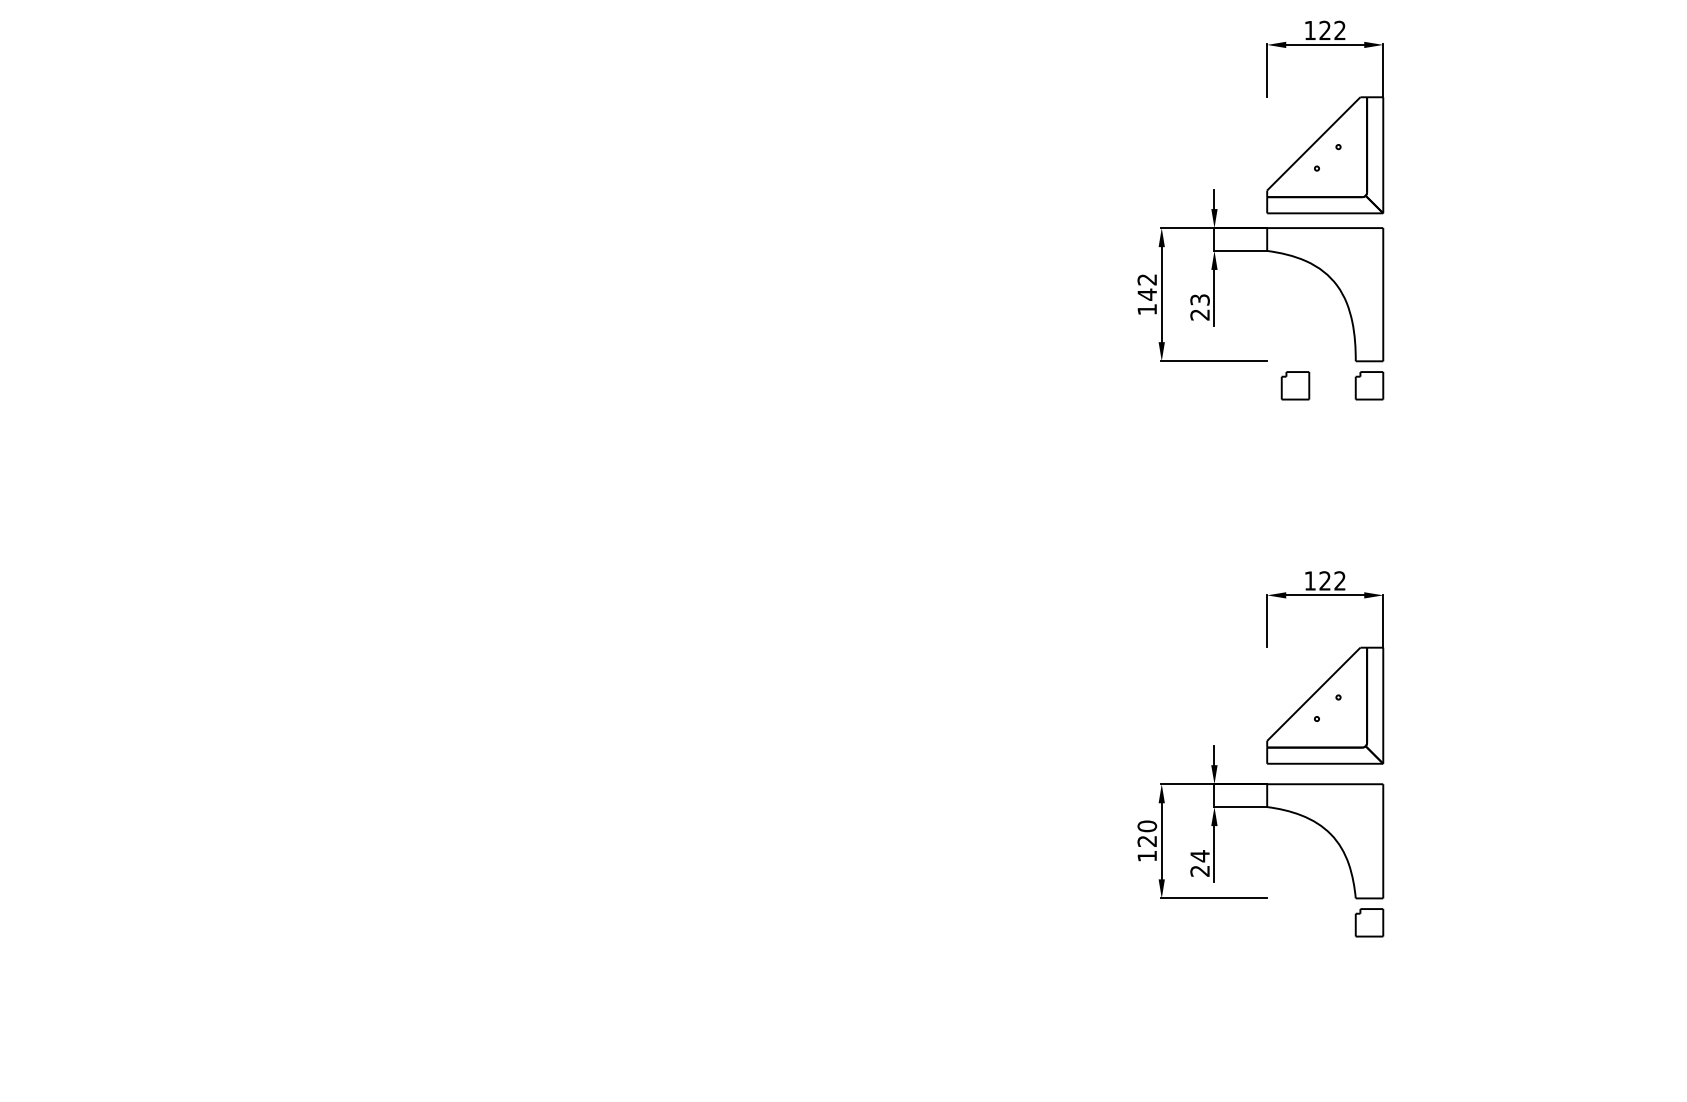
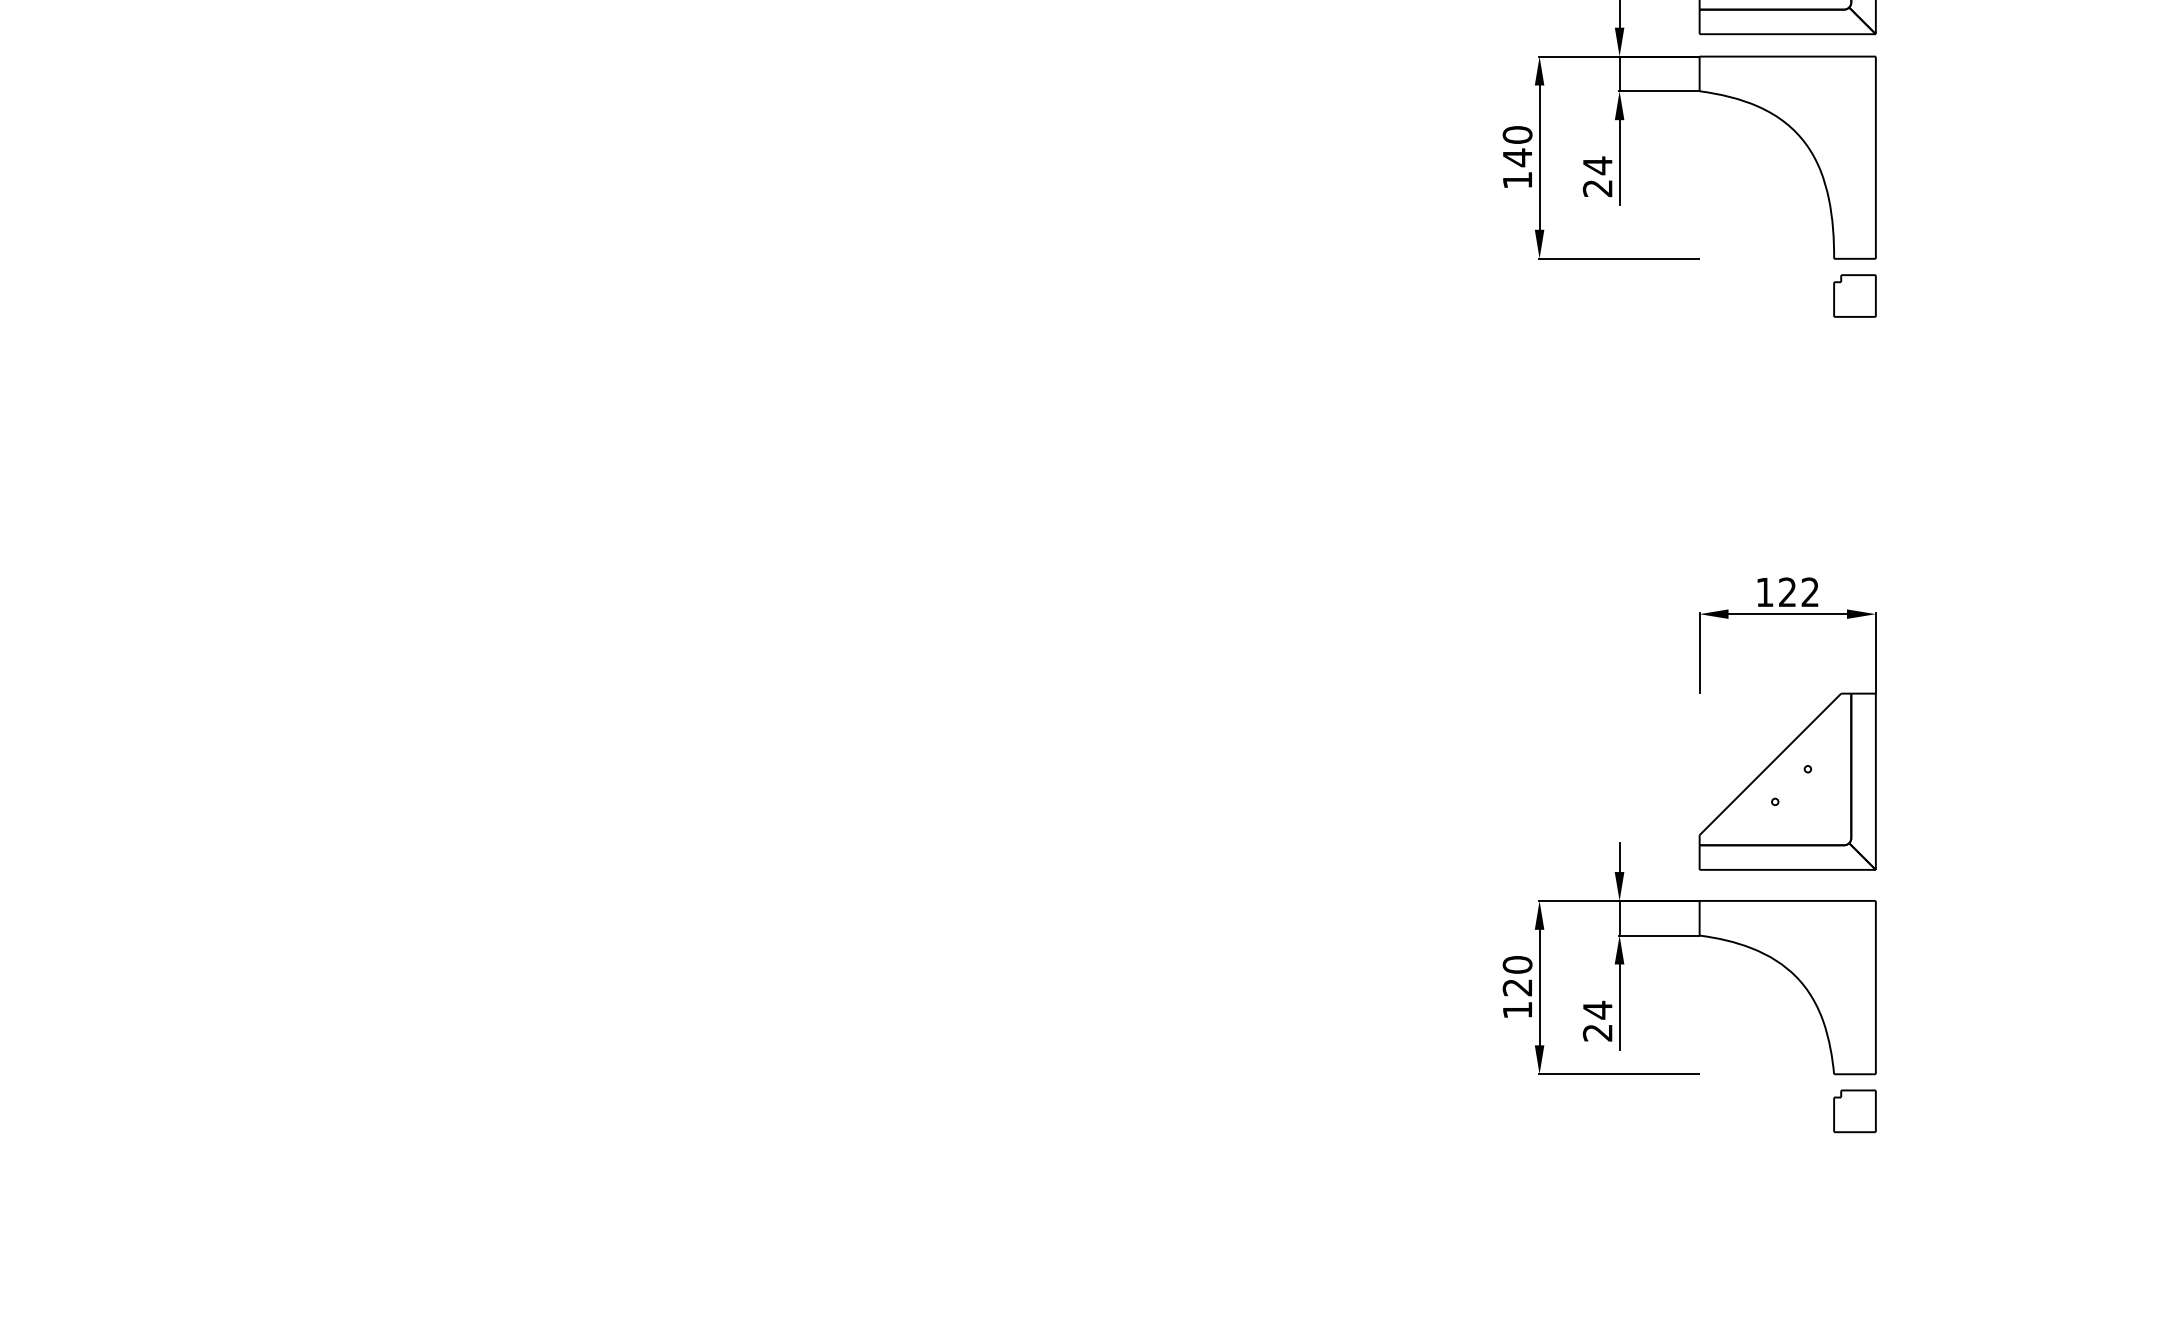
text: (1147, 279) -> (1517, 134), 142 -> 140
text: (1199, 299) -> (1596, 164), 23 -> 24
part: (1295, 385) -> (1742, 295), removed

